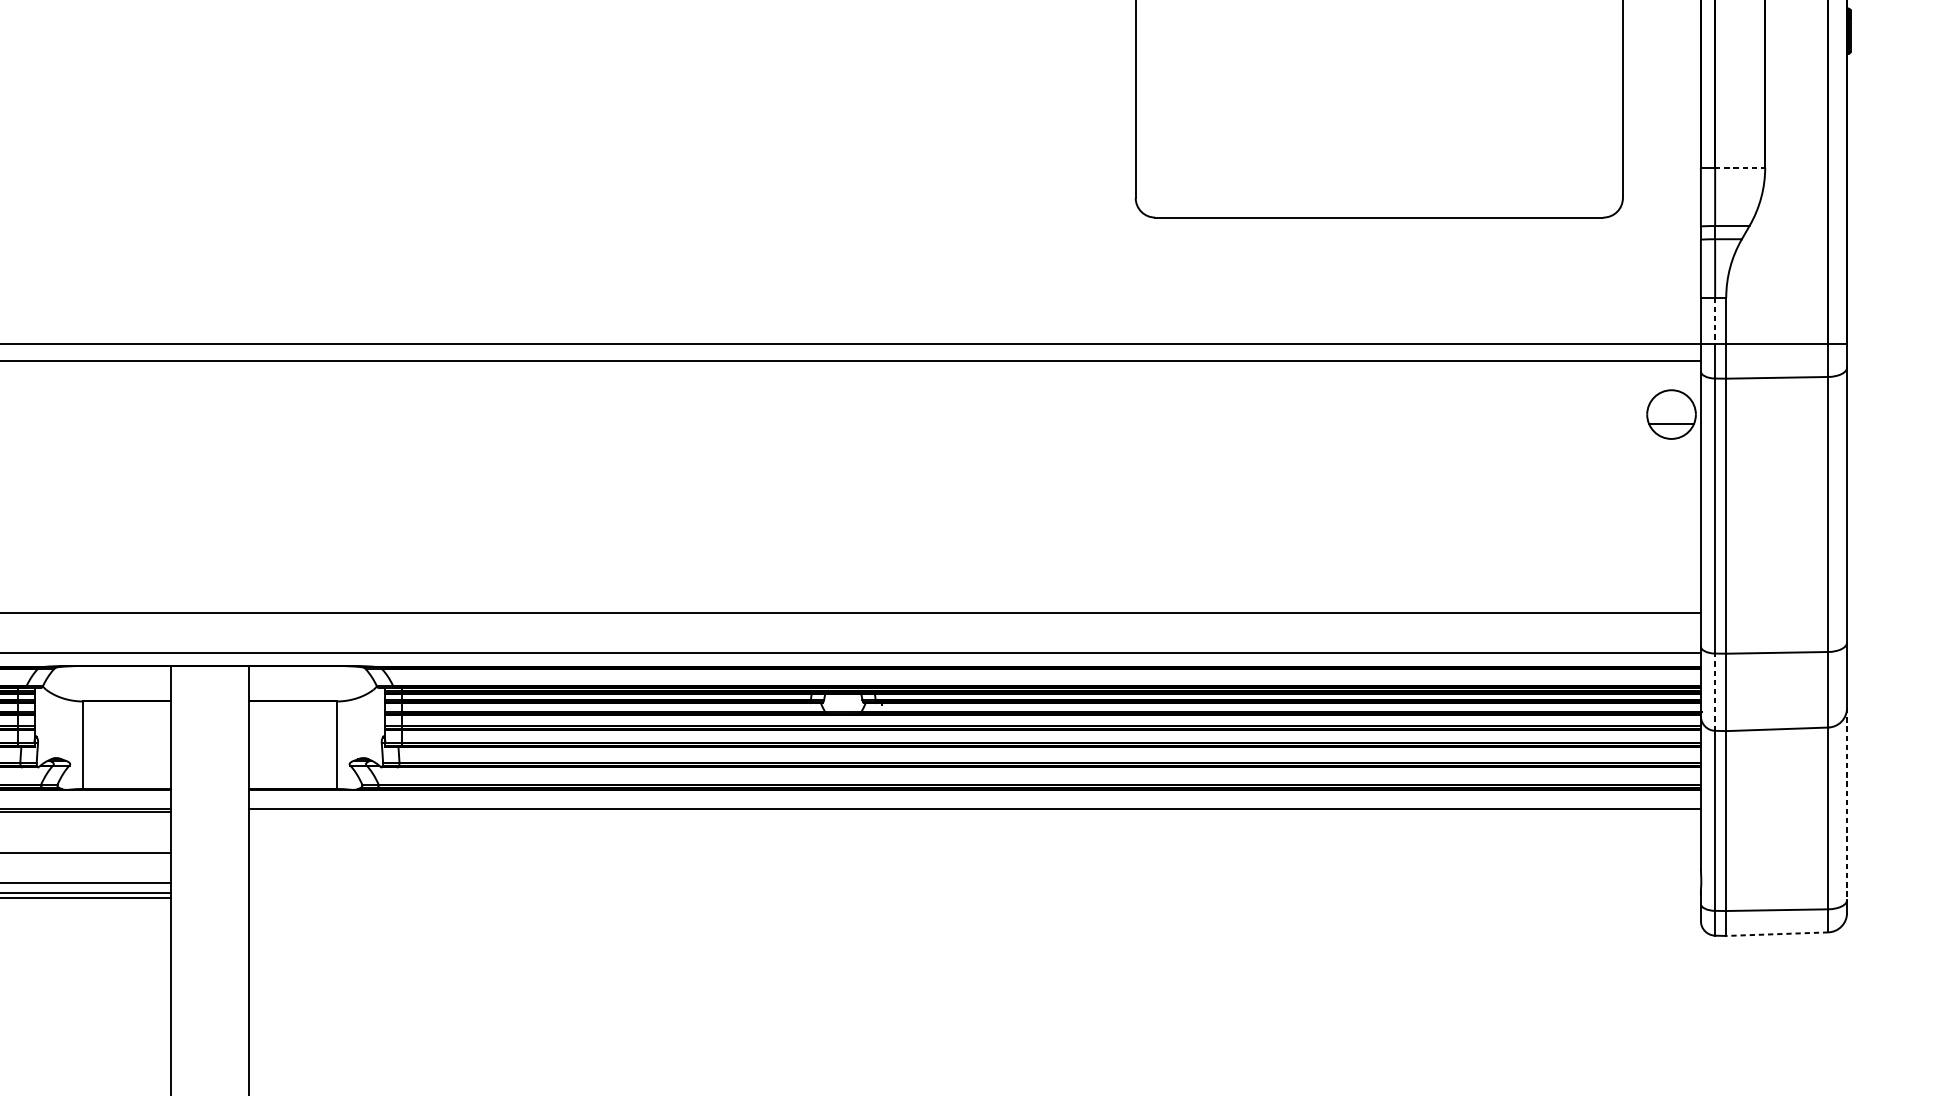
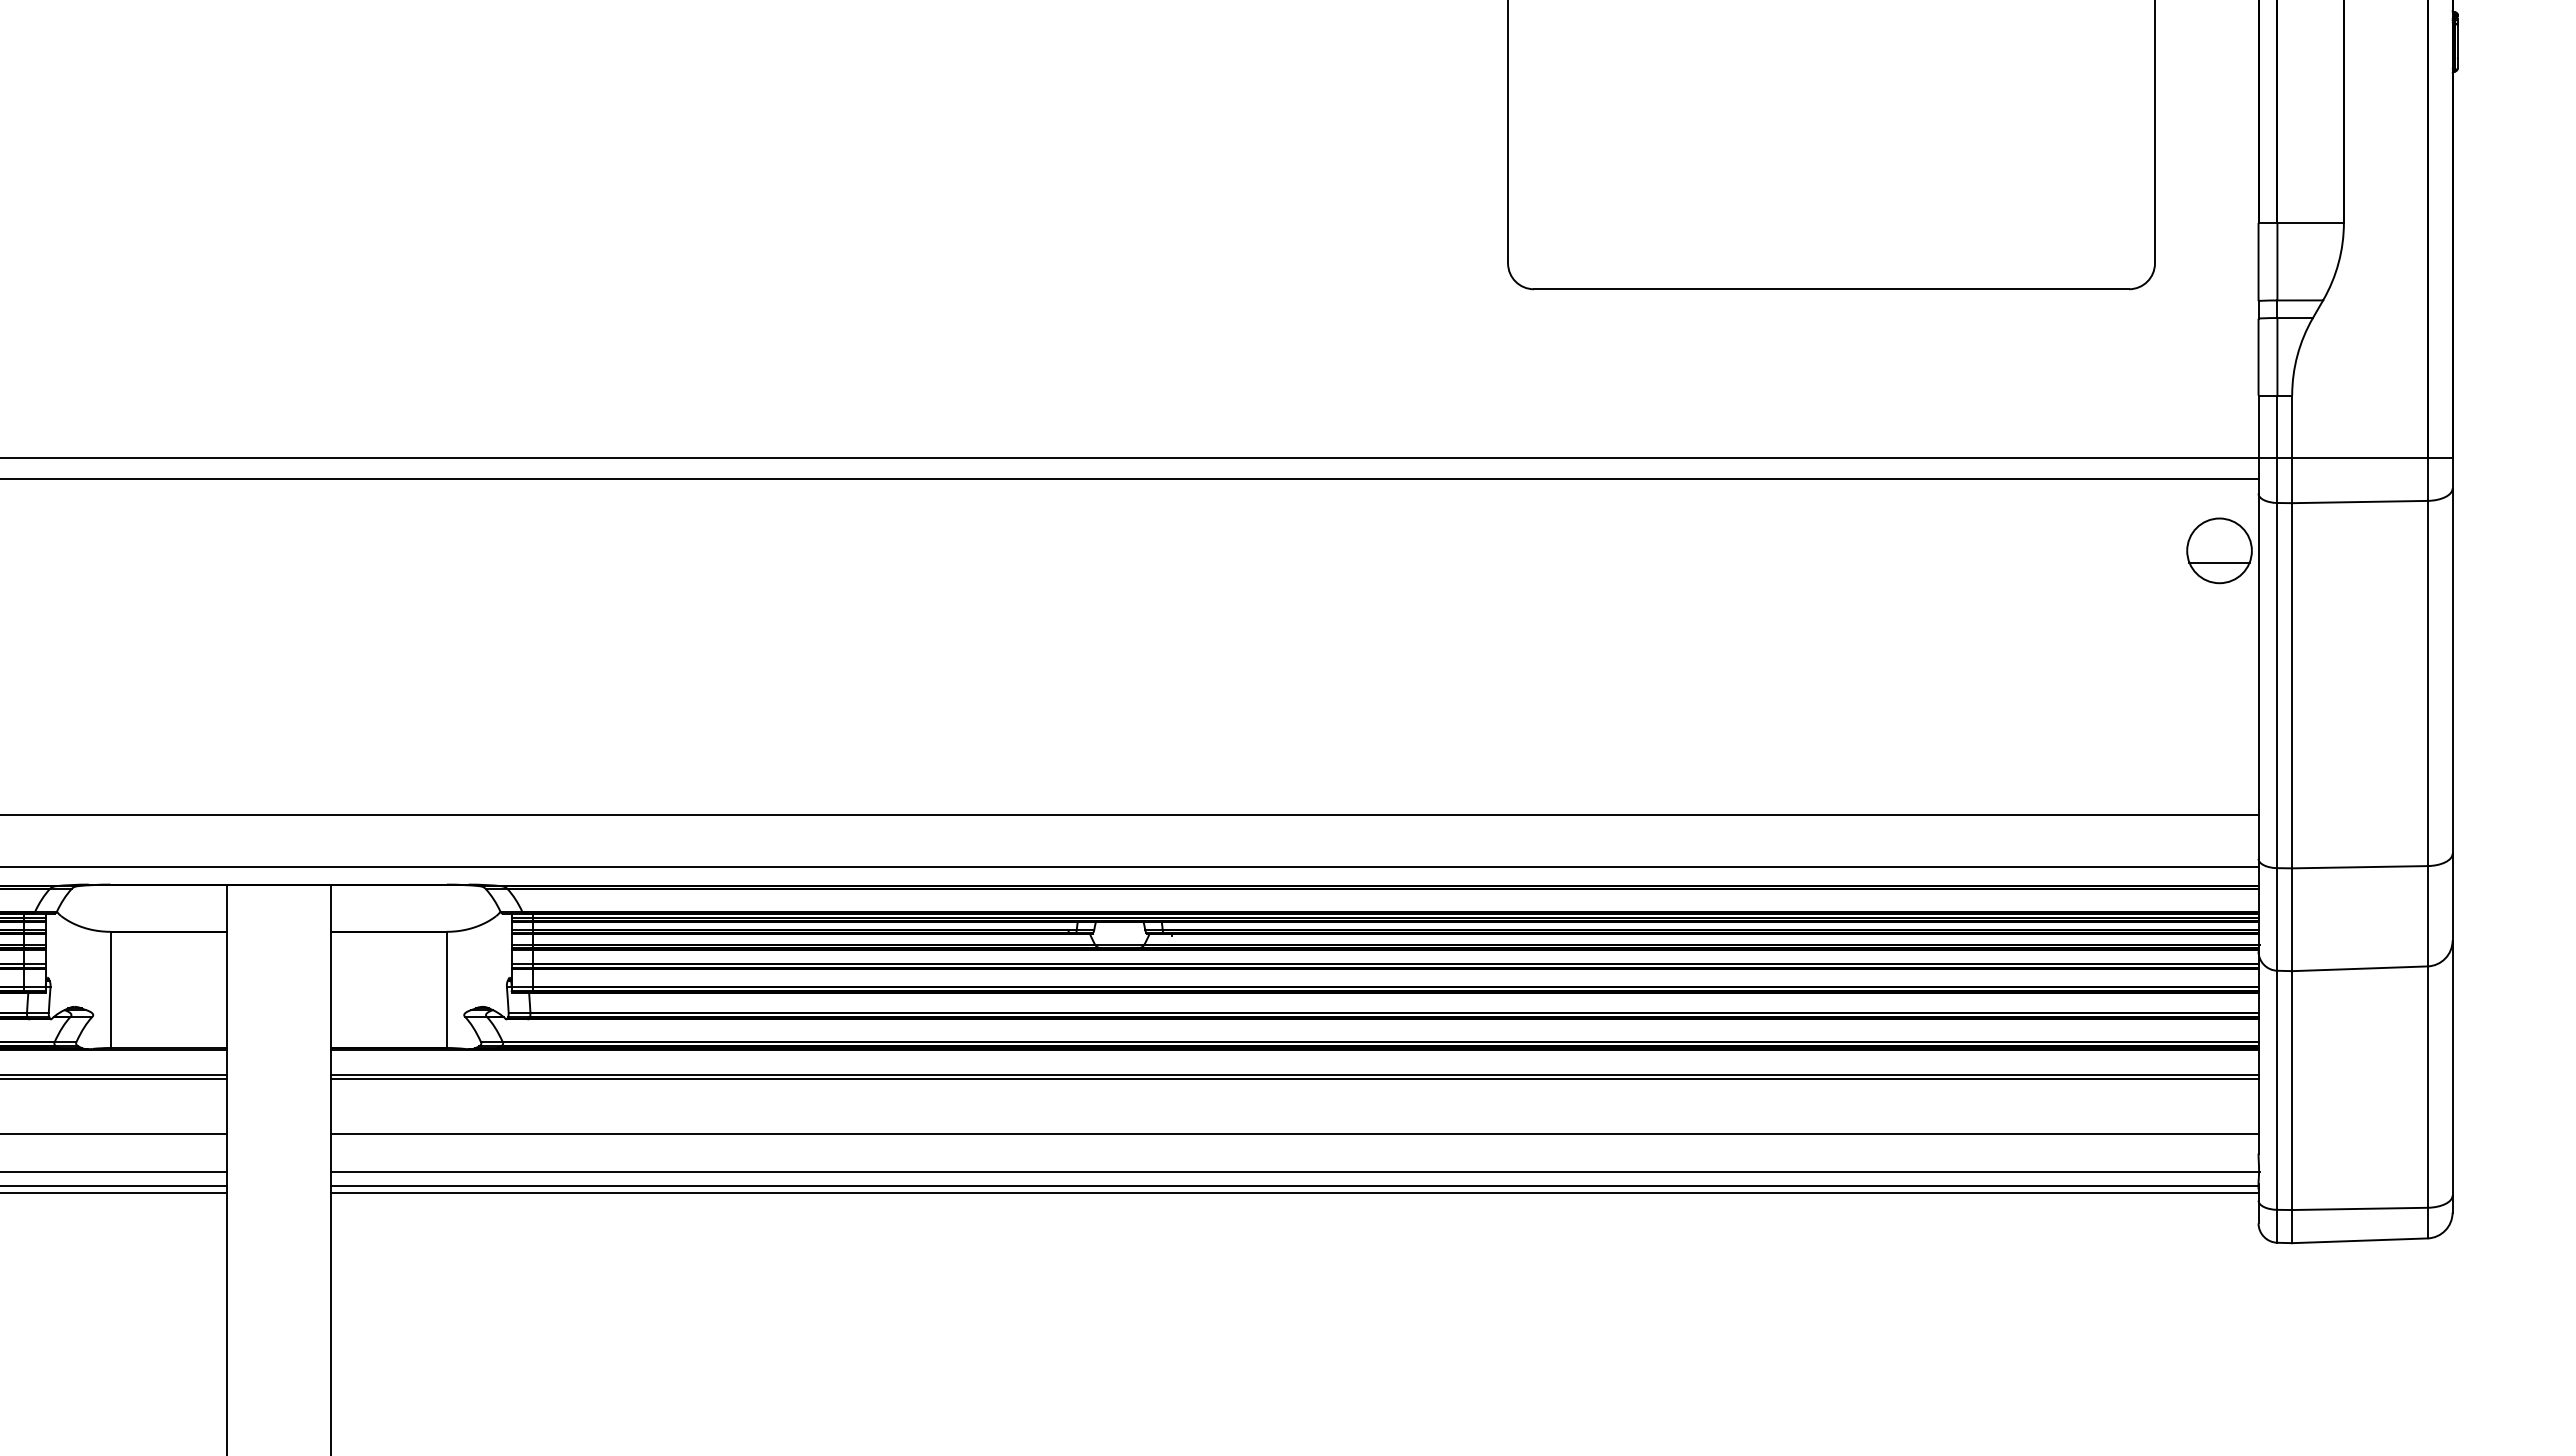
line: (1740, 167) -> (2311, 222), dashed -> solid
line: (1715, 320) -> (2277, 426), dashed -> solid
line: (1715, 691) -> (2277, 918), dashed -> solid
line: (1846, 804) -> (2452, 1068), dashed -> solid
line: (974, 811) -> (1294, 1078), added
line: (974, 853) -> (1294, 1133), added
line: (974, 882) -> (1294, 1172), added
line: (974, 893) -> (1294, 1186), added
line: (974, 898) -> (1294, 1193), added
line: (1776, 933) -> (2359, 1240), dashed -> solid

